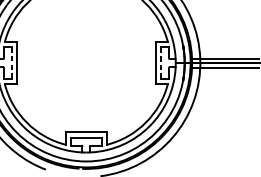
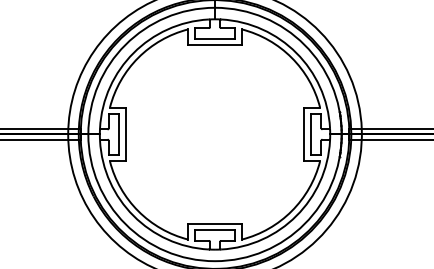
line: (12, 63) -> (119, 134), dashed -> solid
line: (160, 63) -> (310, 134), dashed -> solid

